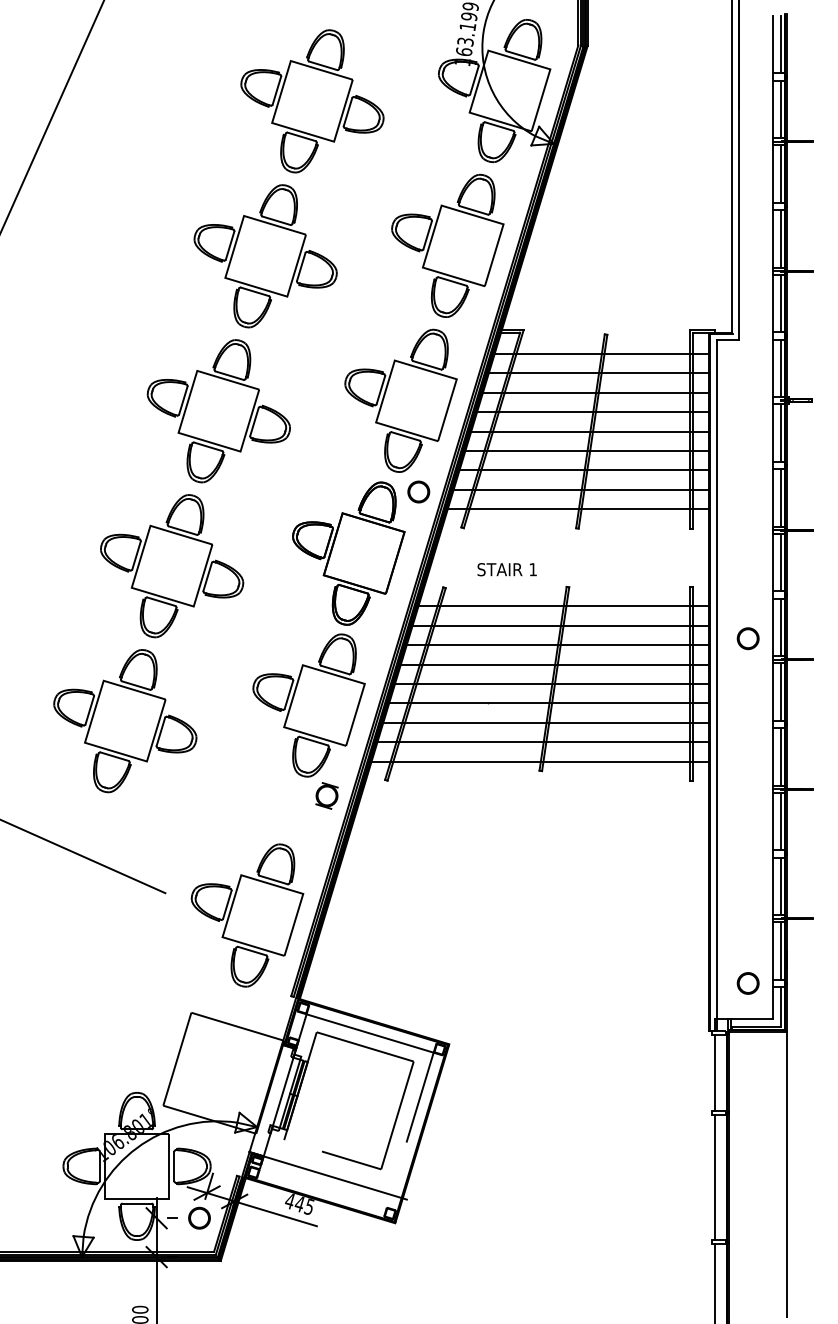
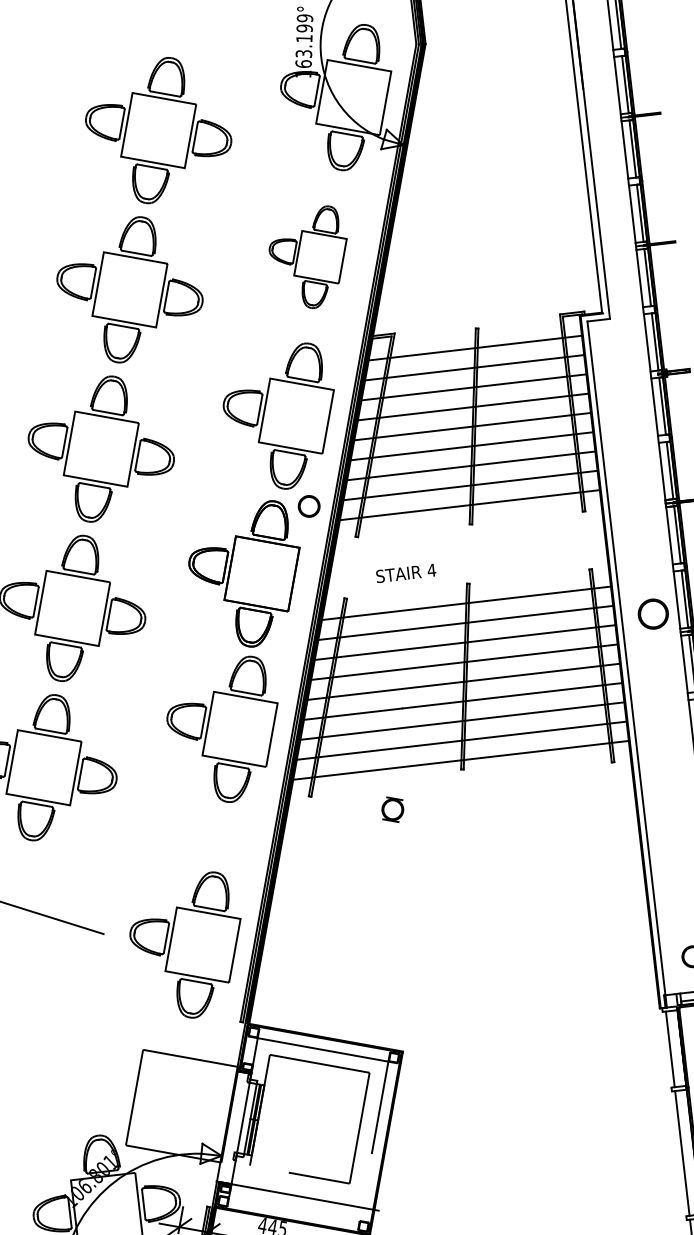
part: (447, 245) -> (309, 258), size x0.7
text: (533, 569) -> (432, 570), 1 -> 4
part: (747, 638) -> (652, 614), size x1.4
part: (326, 795) -> (392, 809), moved

